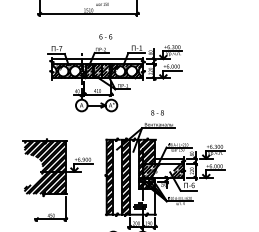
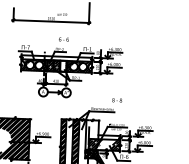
hatch: (106, 71) -> (63, 66), removed
text: (157, 112) -> (117, 100), moved
hatch: (146, 158) -> (91, 134), removed

